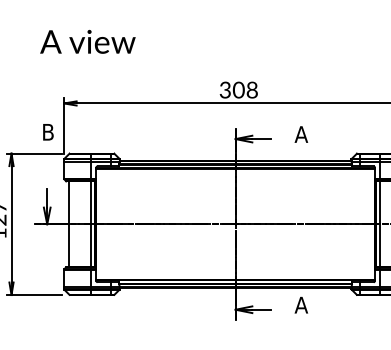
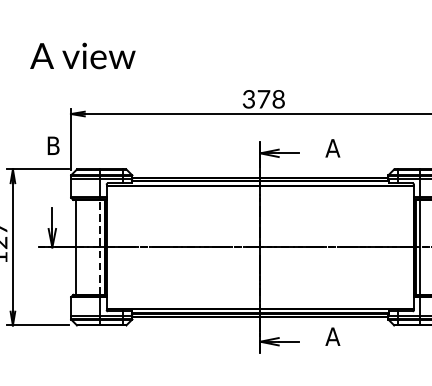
text: (87, 41) -> (82, 55), moved
text: (238, 89) -> (263, 98), 308 -> 378
line: (90, 224) -> (100, 247), solid -> dashed

